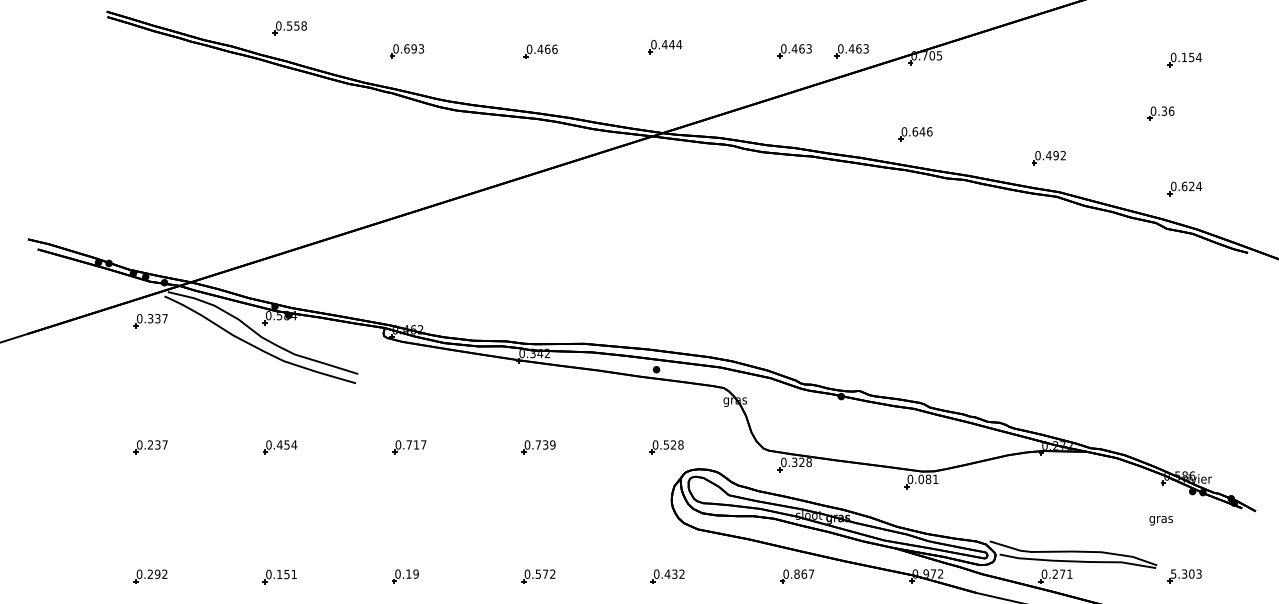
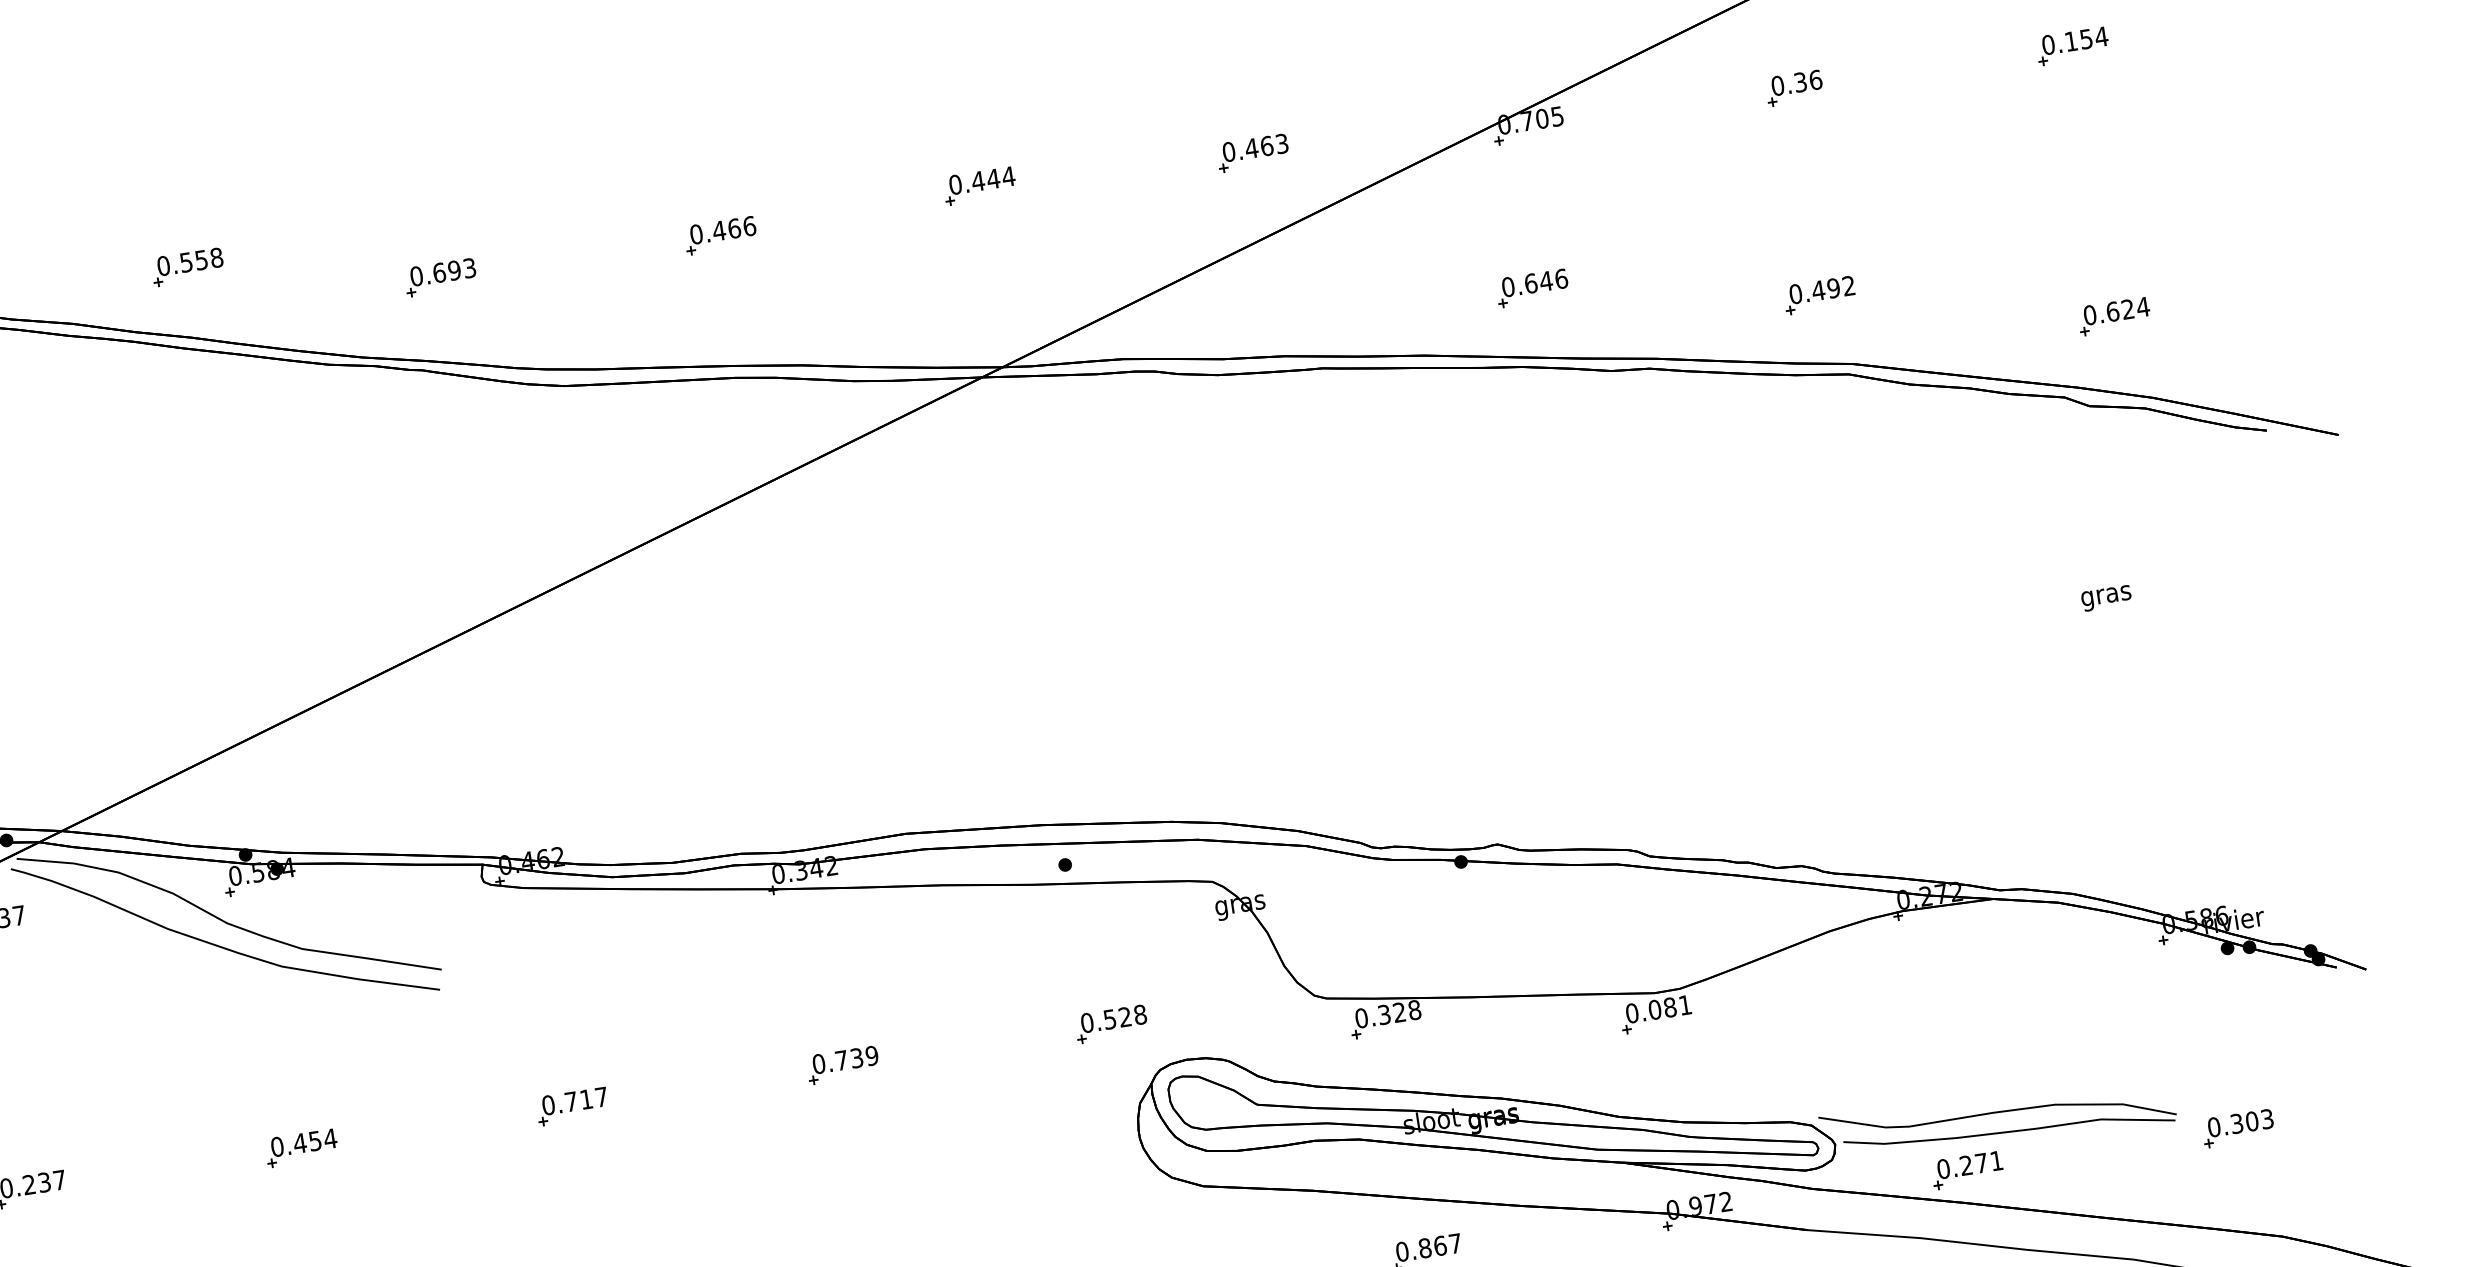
part: (851, 51) -> (1371, 135), removed
part: (1160, 113) -> (1793, 88), moved
text: (1160, 520) -> (2104, 598), moved
text: (1173, 573) -> (2213, 1126), 5.303 -> 0.303

